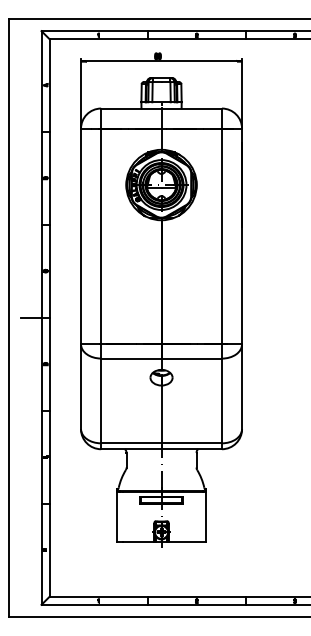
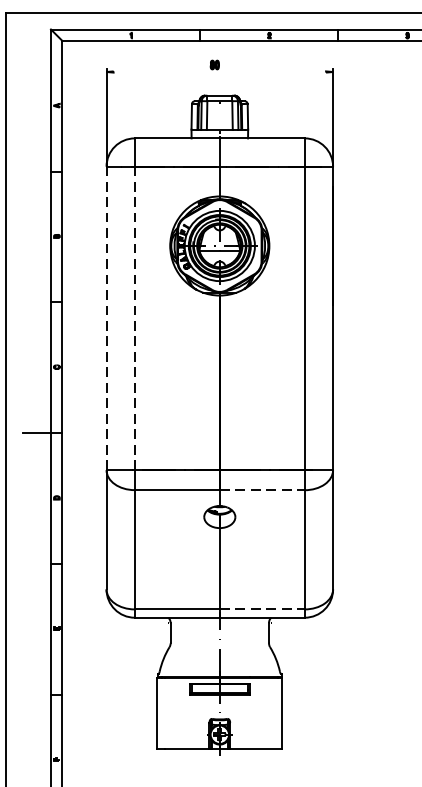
line: (161, 61) -> (219, 72), removed
line: (81, 236) -> (107, 318), solid -> dashed
line: (101, 236) -> (135, 318), solid -> dashed
line: (192, 358) -> (263, 490), solid -> dashed
line: (192, 443) -> (263, 609), solid -> dashed

